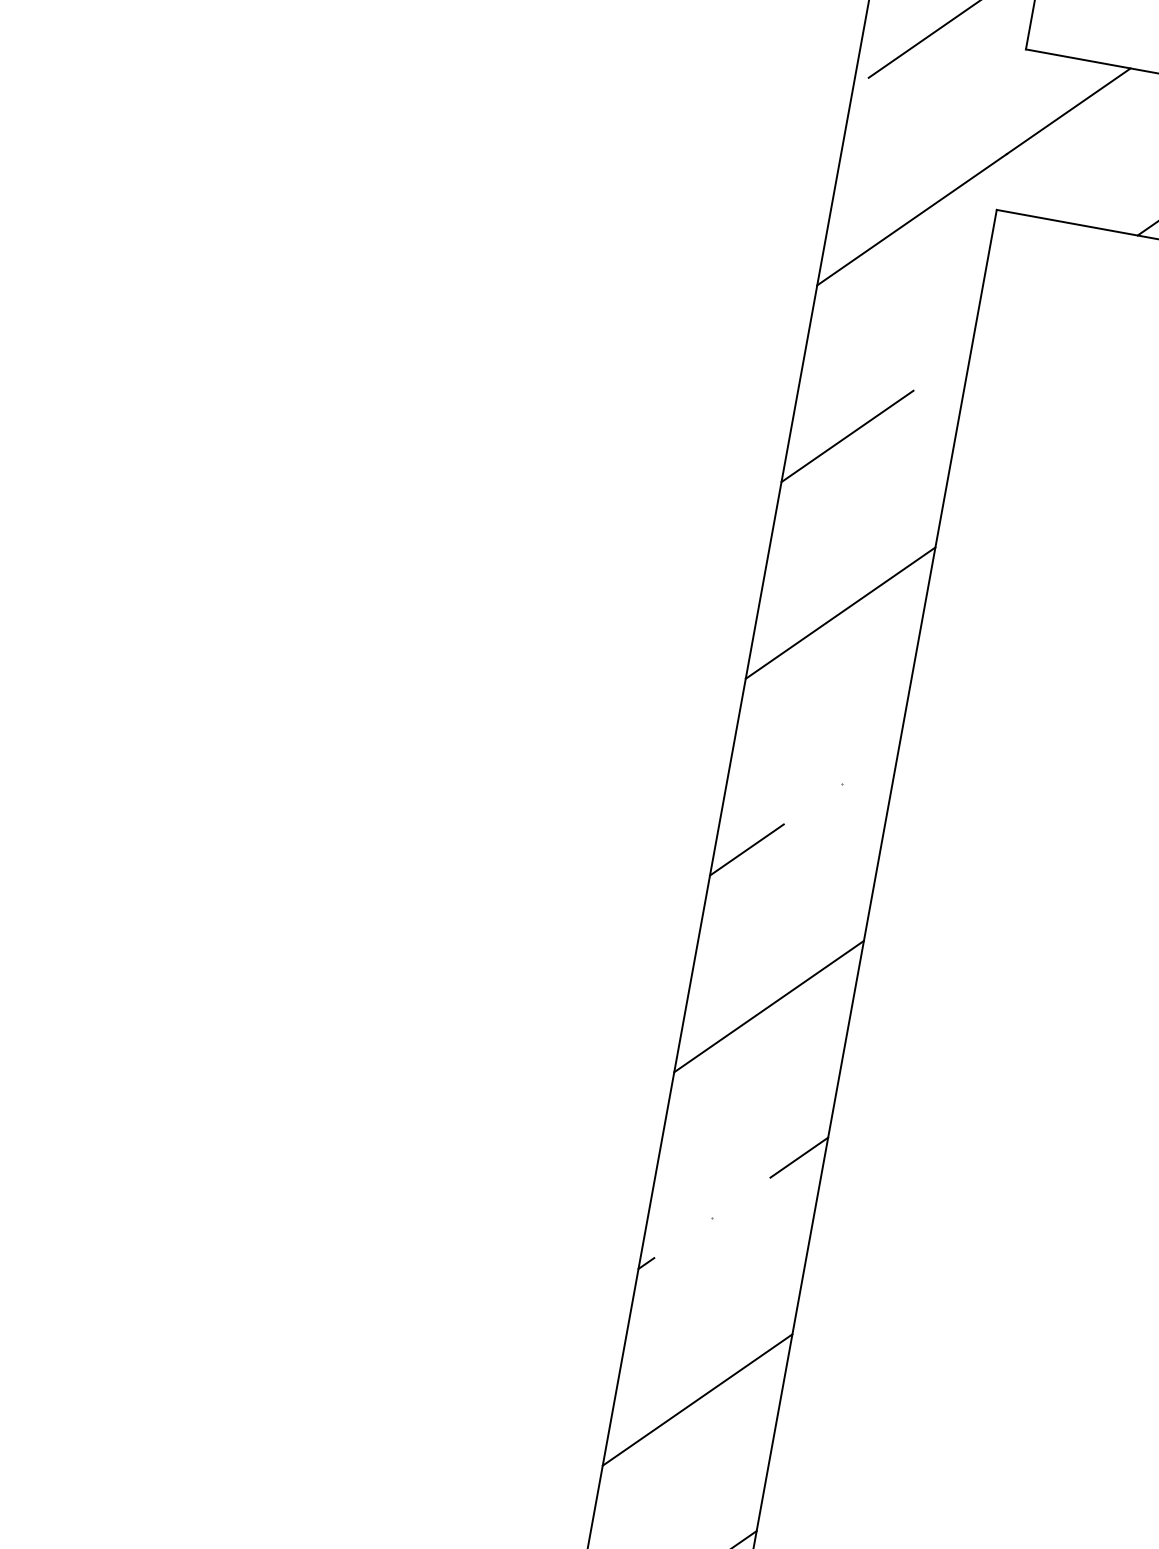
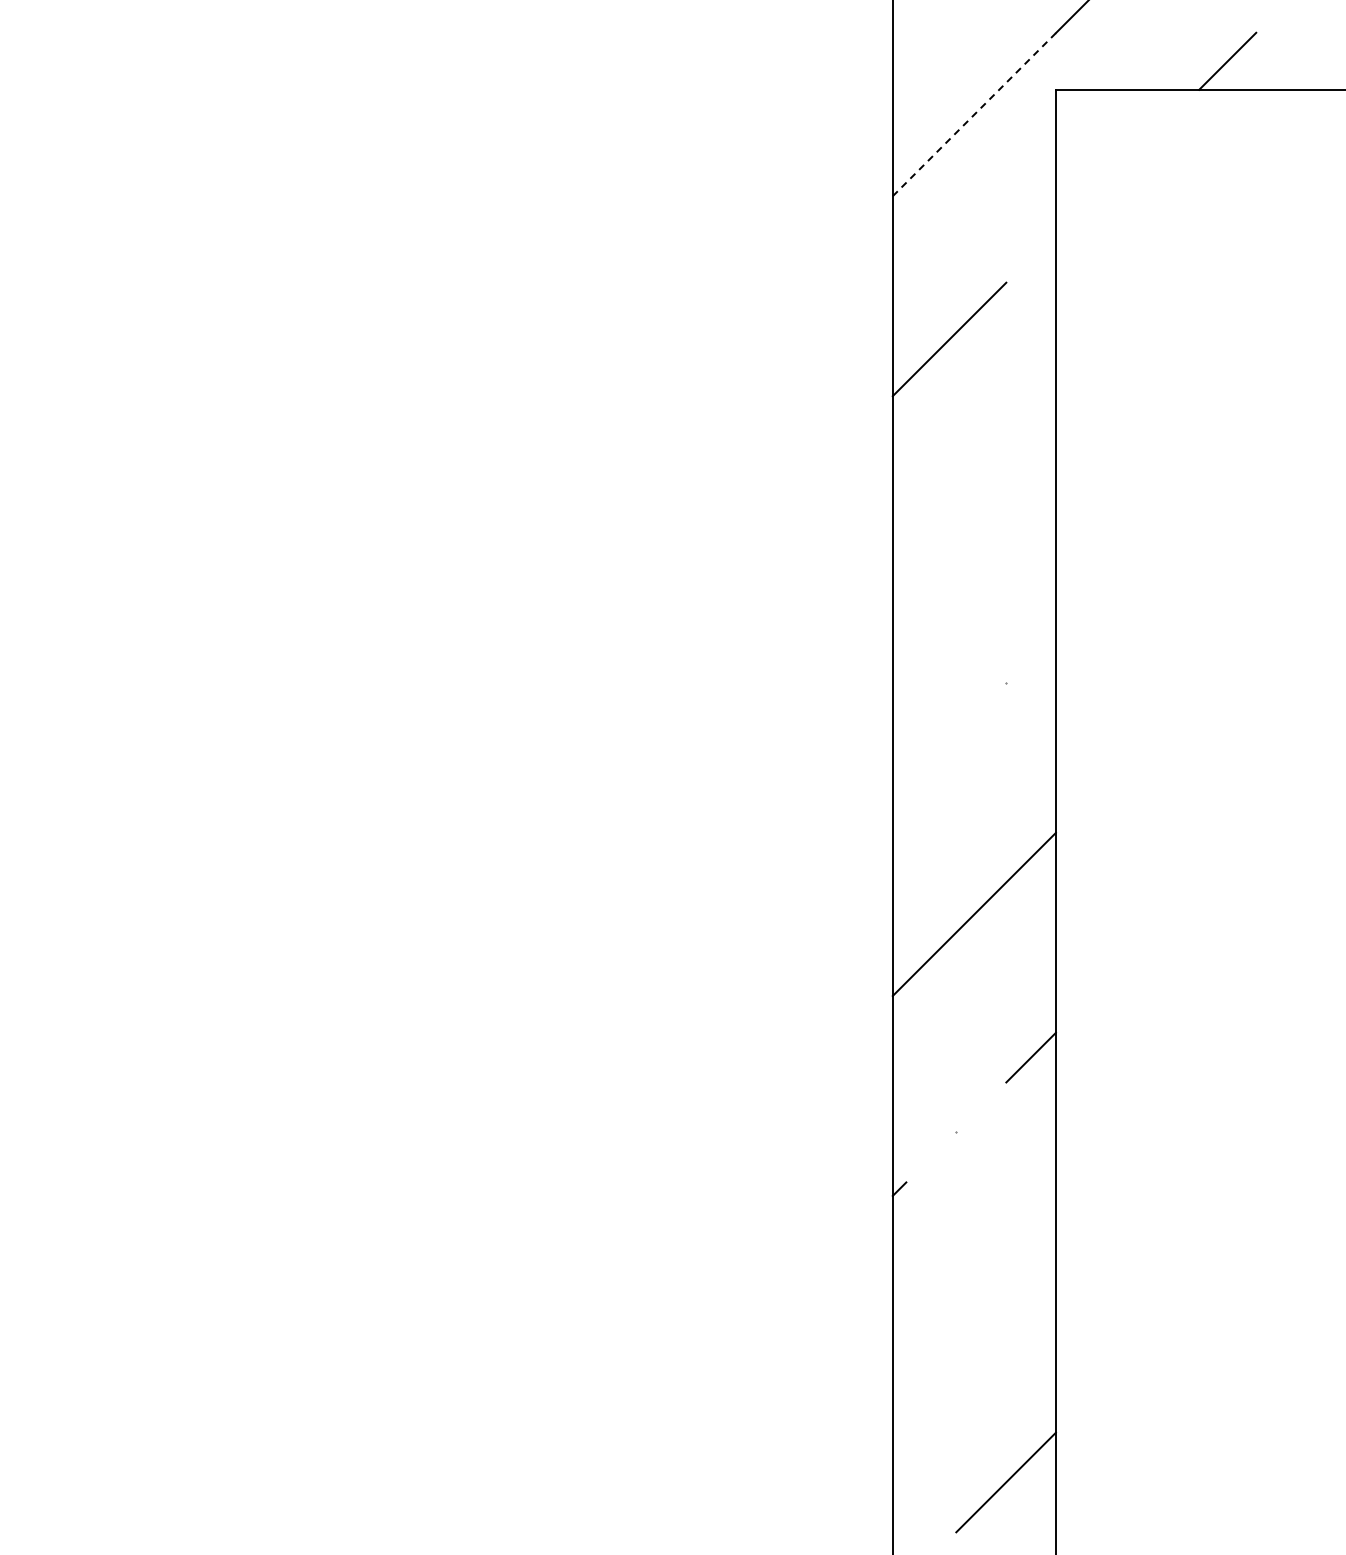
line: (912, 219) -> (974, 114), solid -> dashed
line: (839, 612) -> (973, 514), removed
line: (746, 850) -> (924, 764), removed
line: (696, 1399) -> (973, 1313), removed

